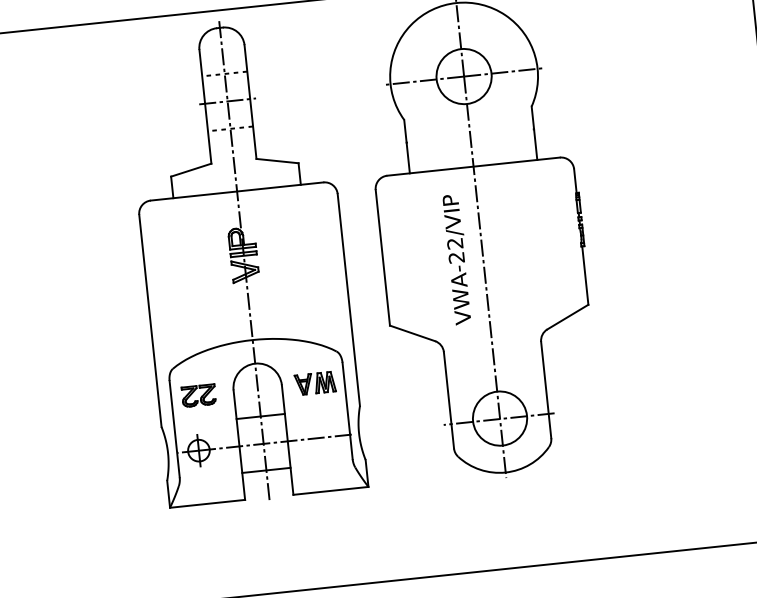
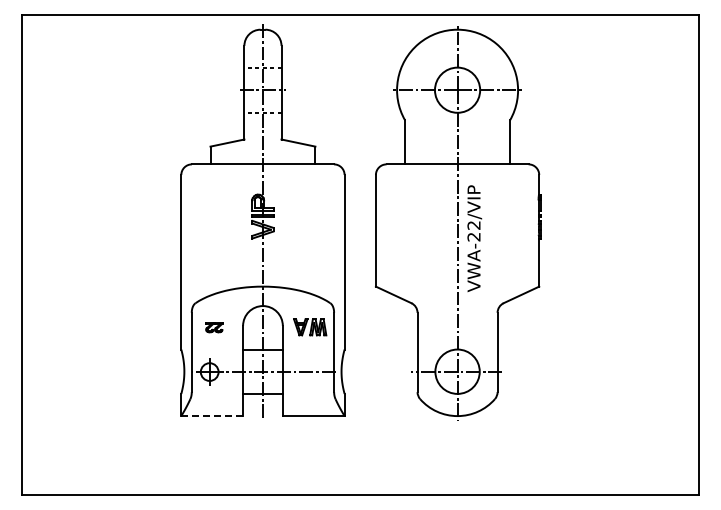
text: (457, 259) -> (474, 238), moved
part: (199, 395) -> (214, 327), size x0.6
line: (207, 504) -> (212, 416), solid -> dashed

